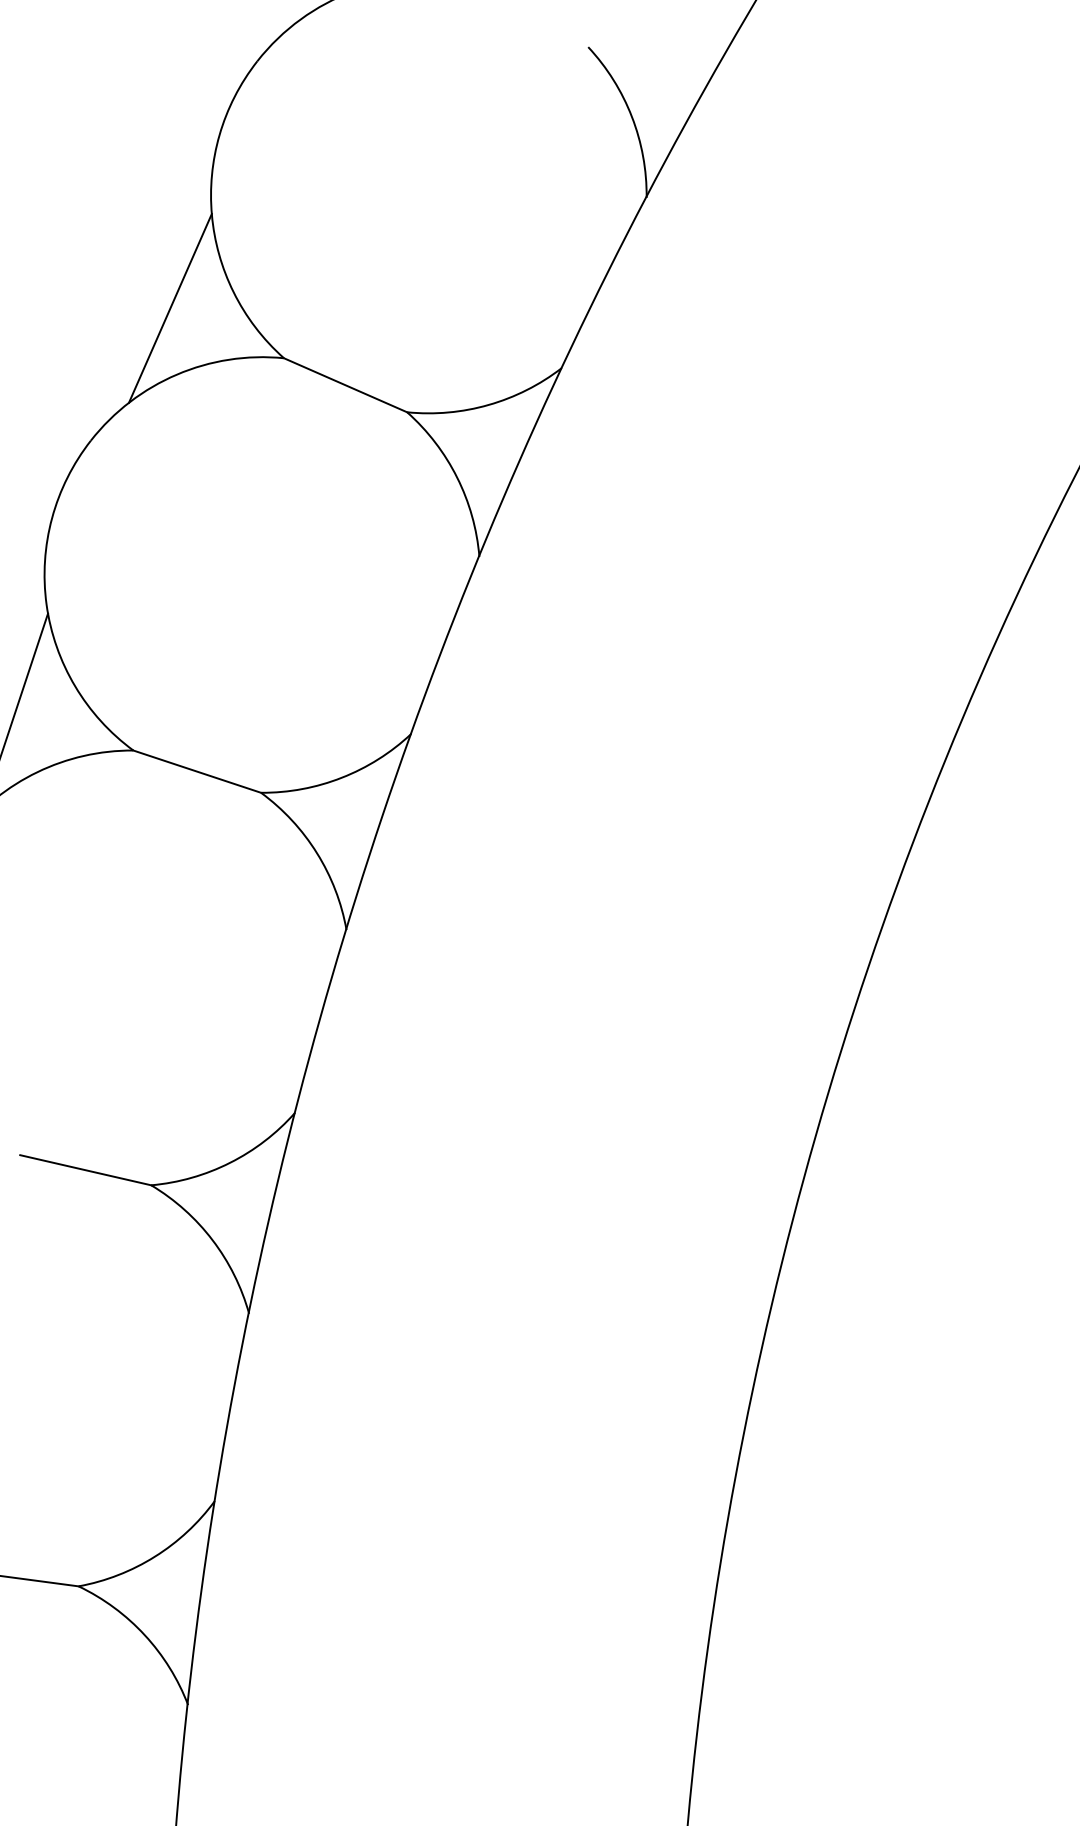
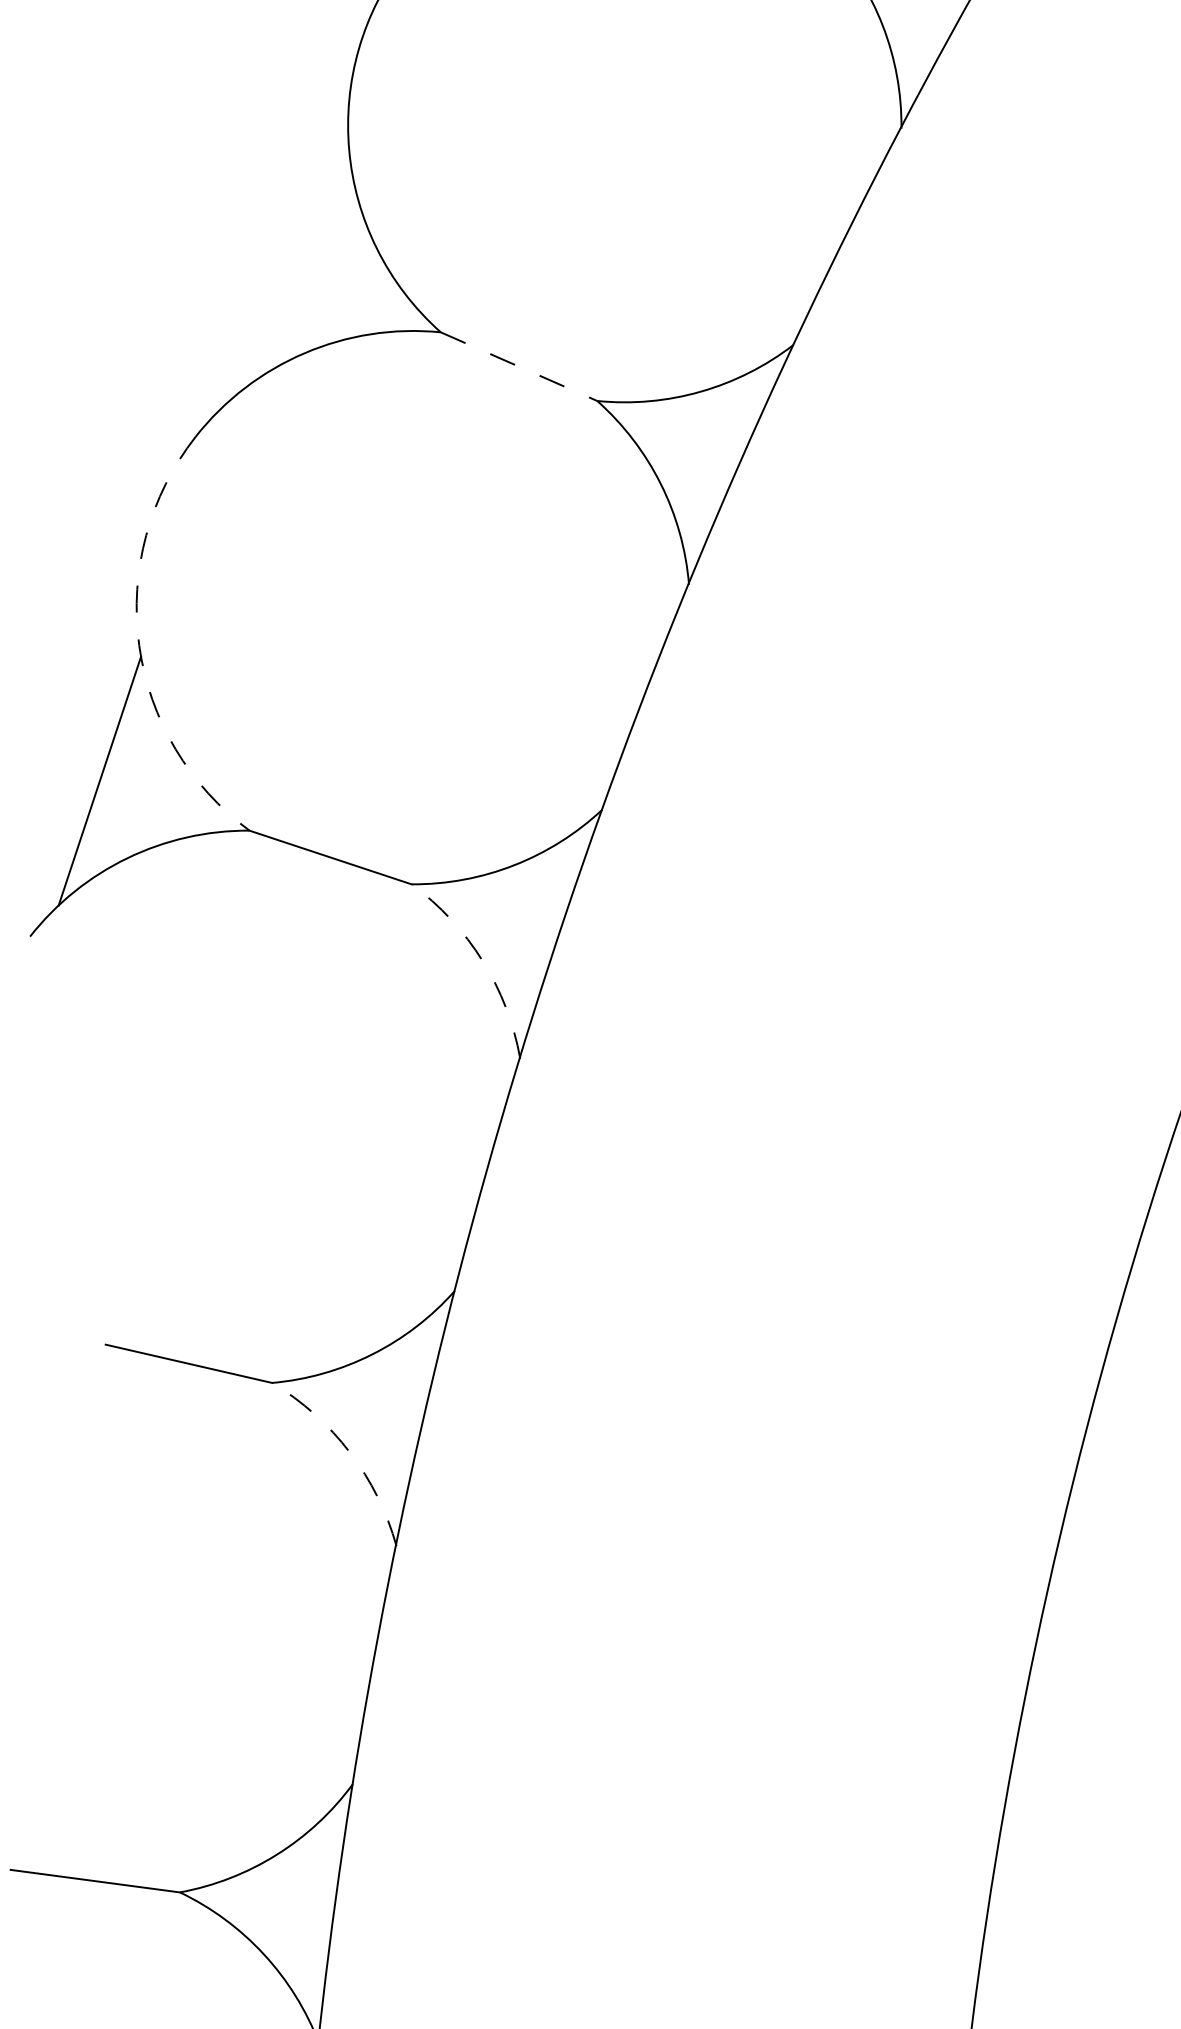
line: (169, 308) -> (295, 269), removed
line: (346, 385) -> (520, 366), solid -> dashed
arc: (46, 604) -> (139, 645), solid -> dashed
arc: (317, 853) -> (483, 961), solid -> dashed
arc: (212, 1240) -> (349, 1453), solid -> dashed

